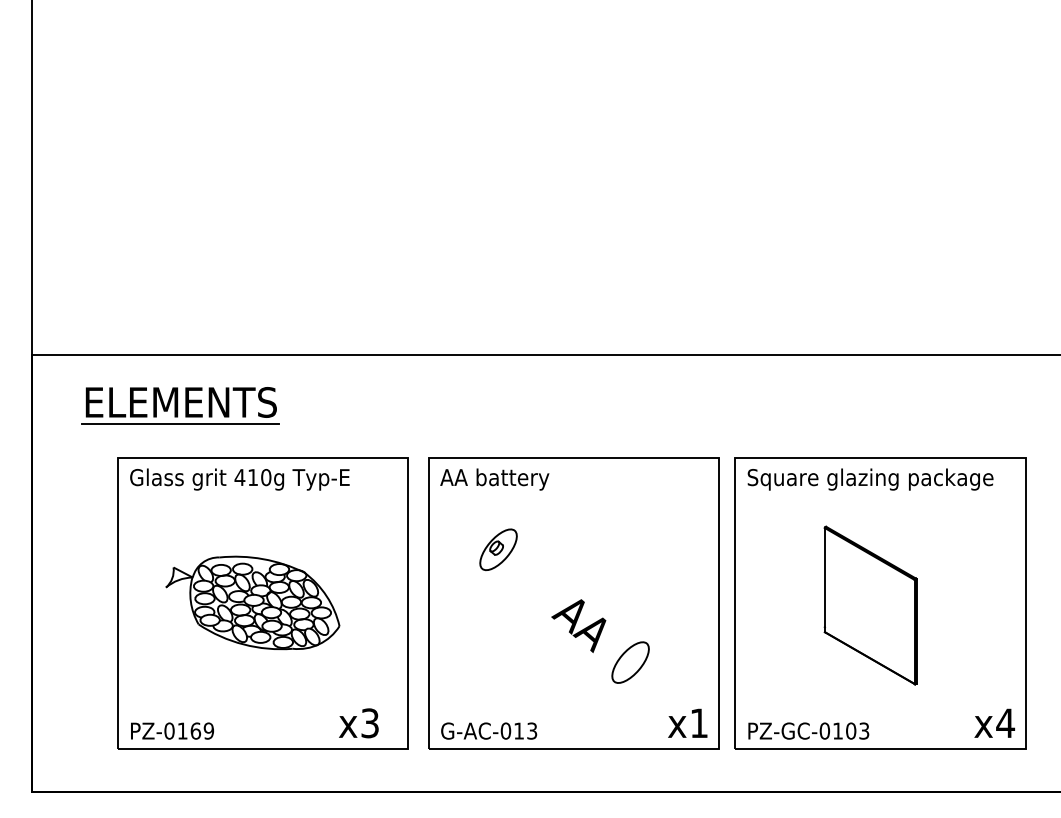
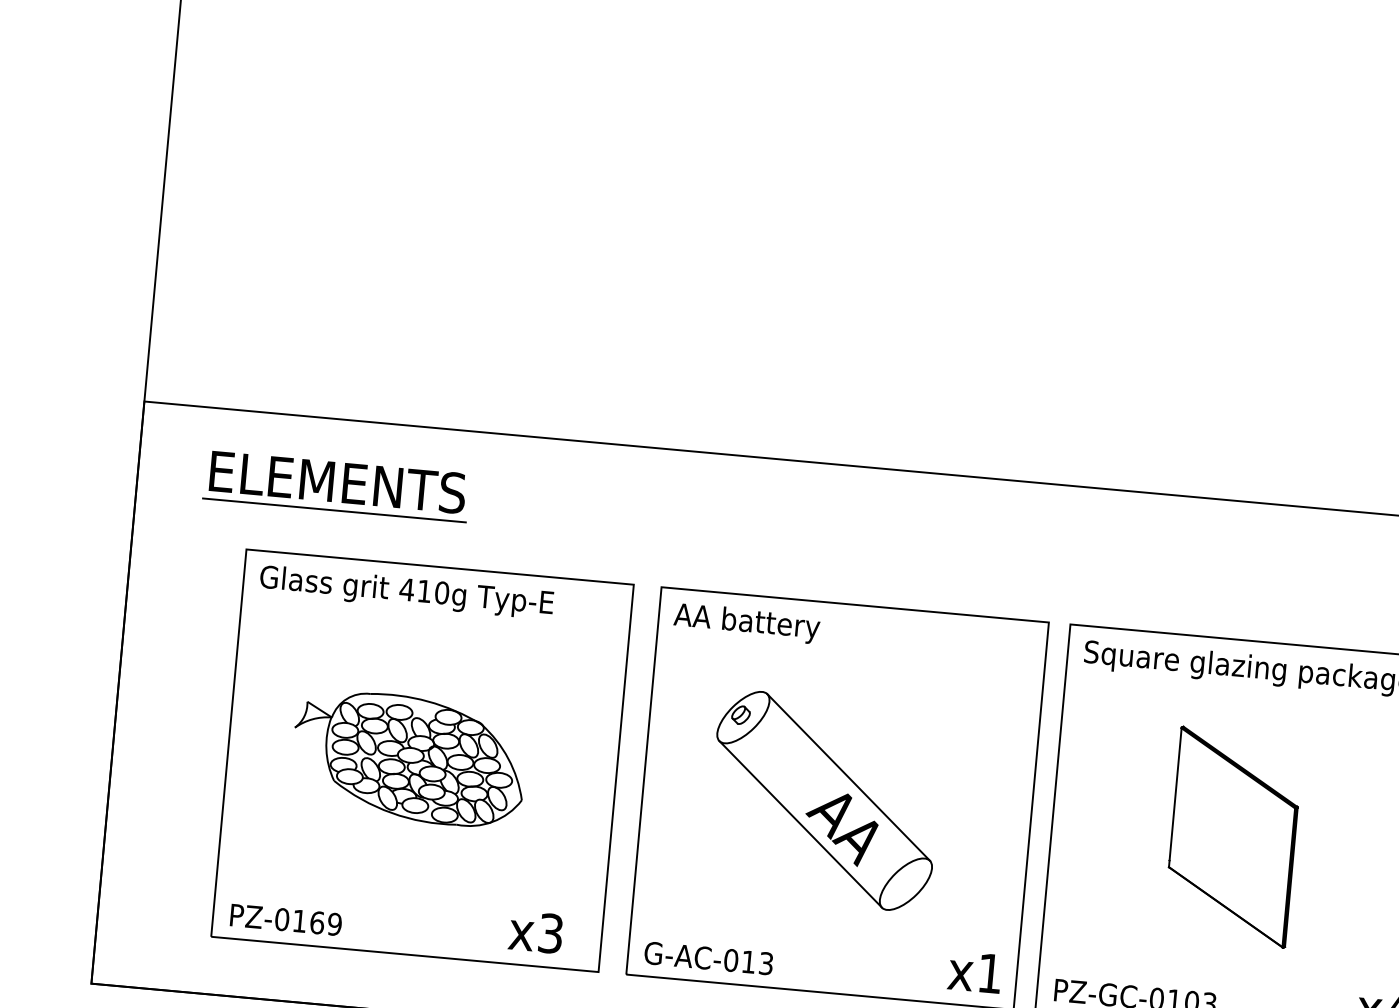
line: (580, 586) -> (848, 776), added
line: (548, 624) -> (800, 823), added

